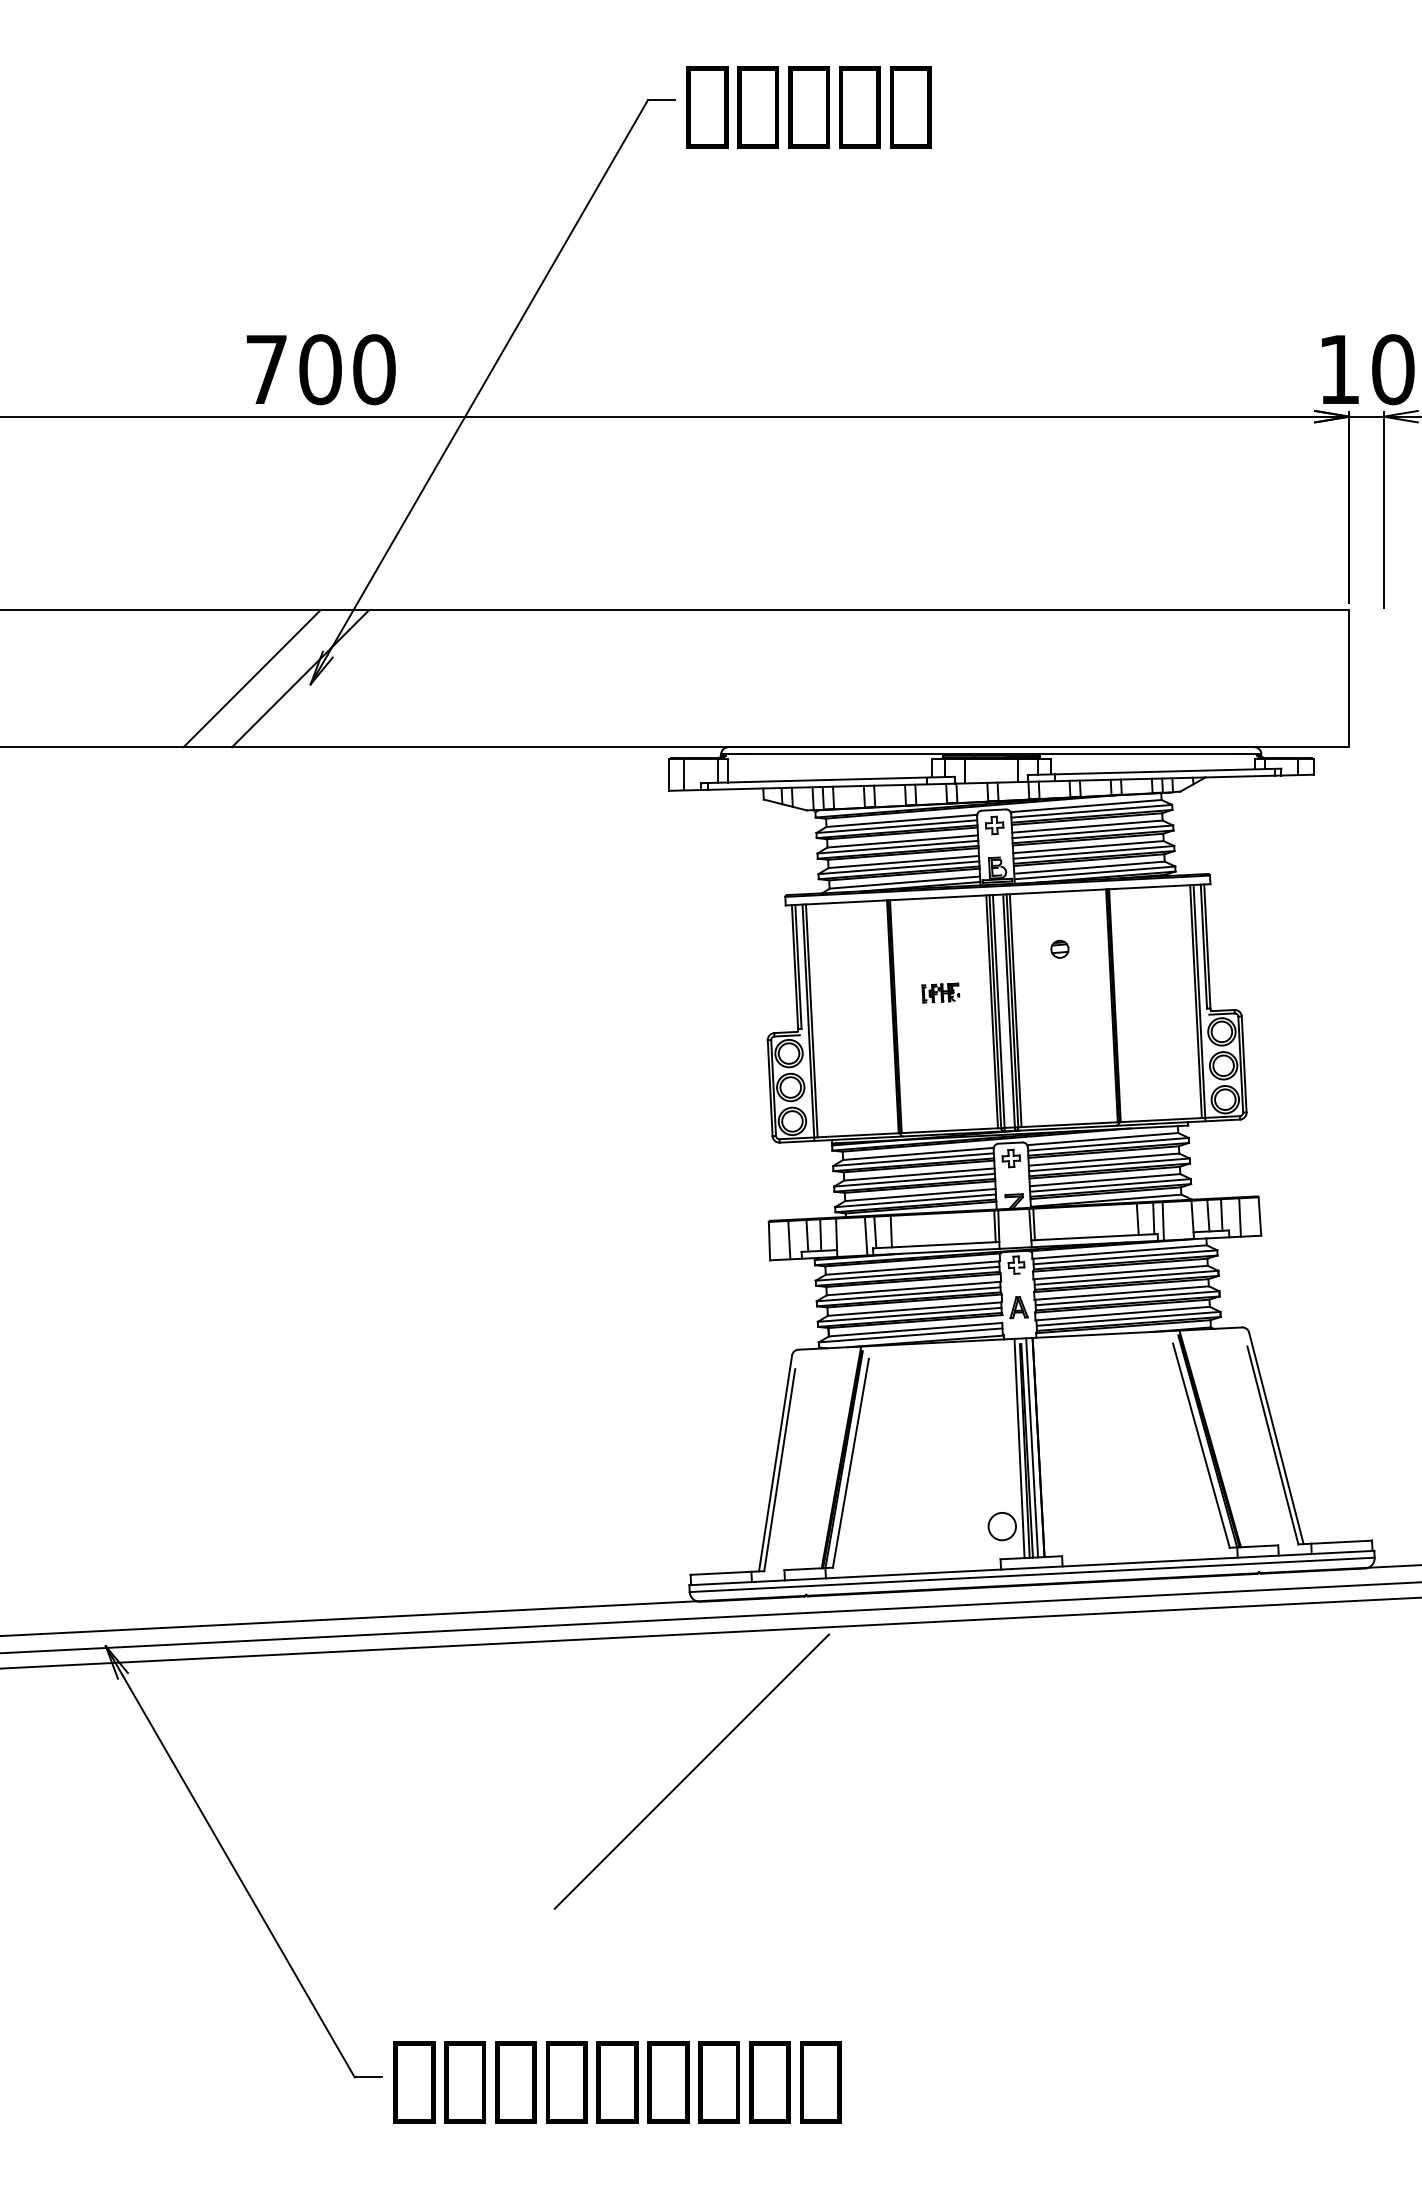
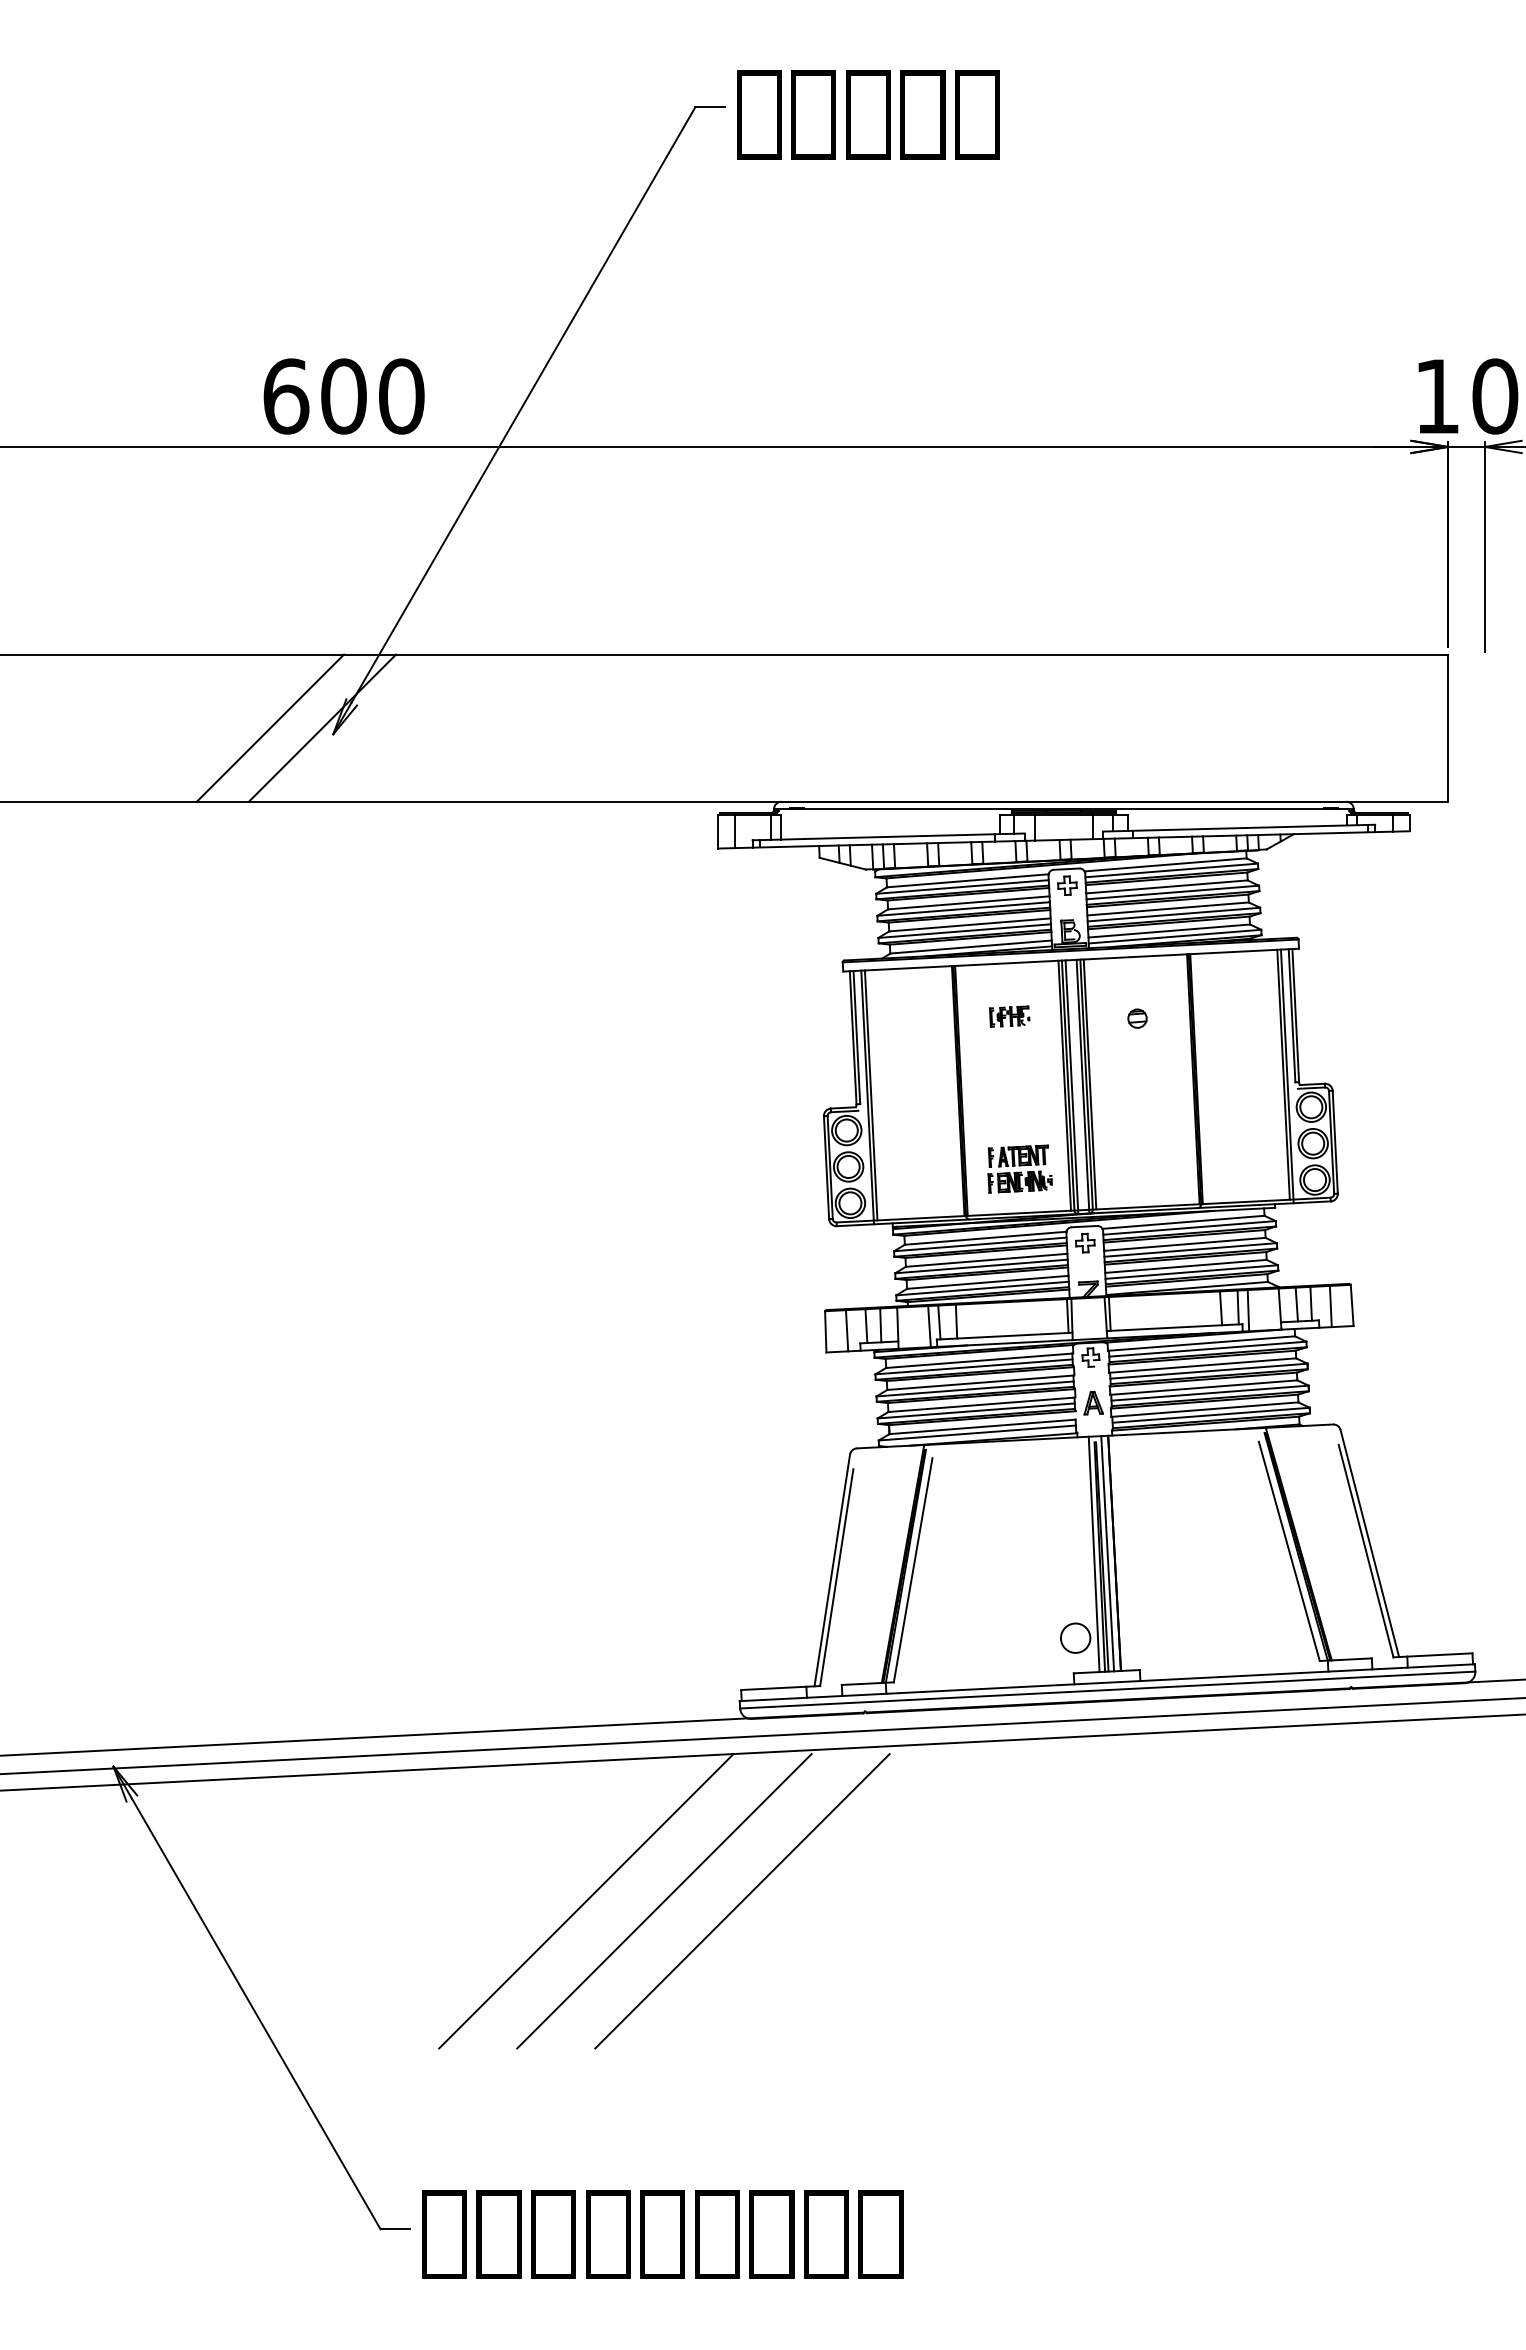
text: (267, 369) -> (286, 396), 700 -> 600
part: (940, 992) -> (1009, 1016), moved
part: (949, 1088) -> (1019, 1168), added
line: (546, 1771) -> (586, 1901), added
line: (619, 1771) -> (664, 1901), added

